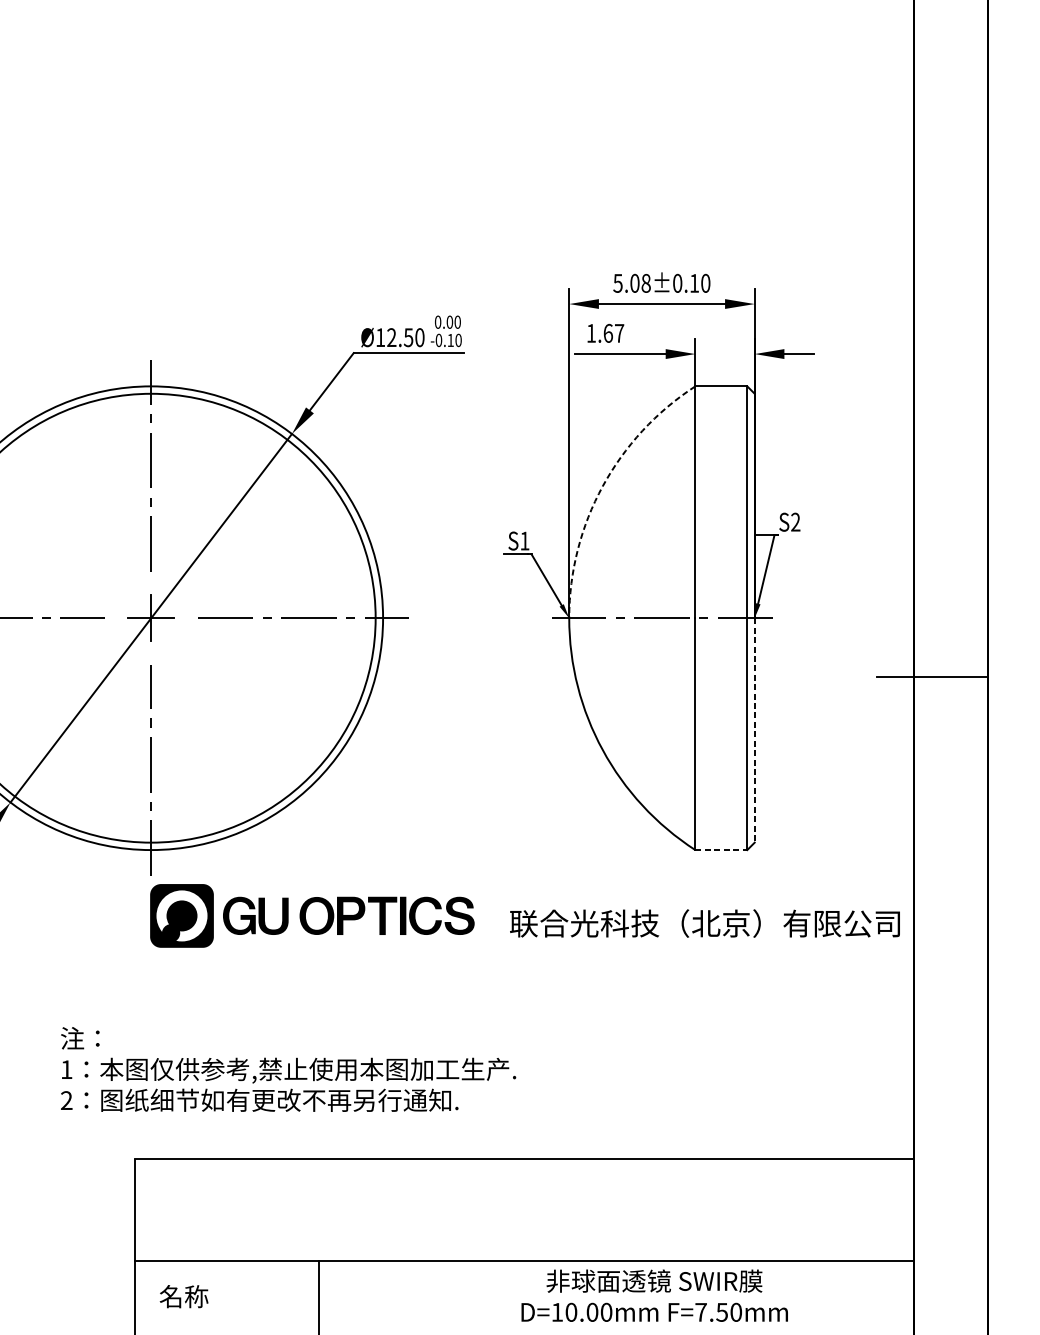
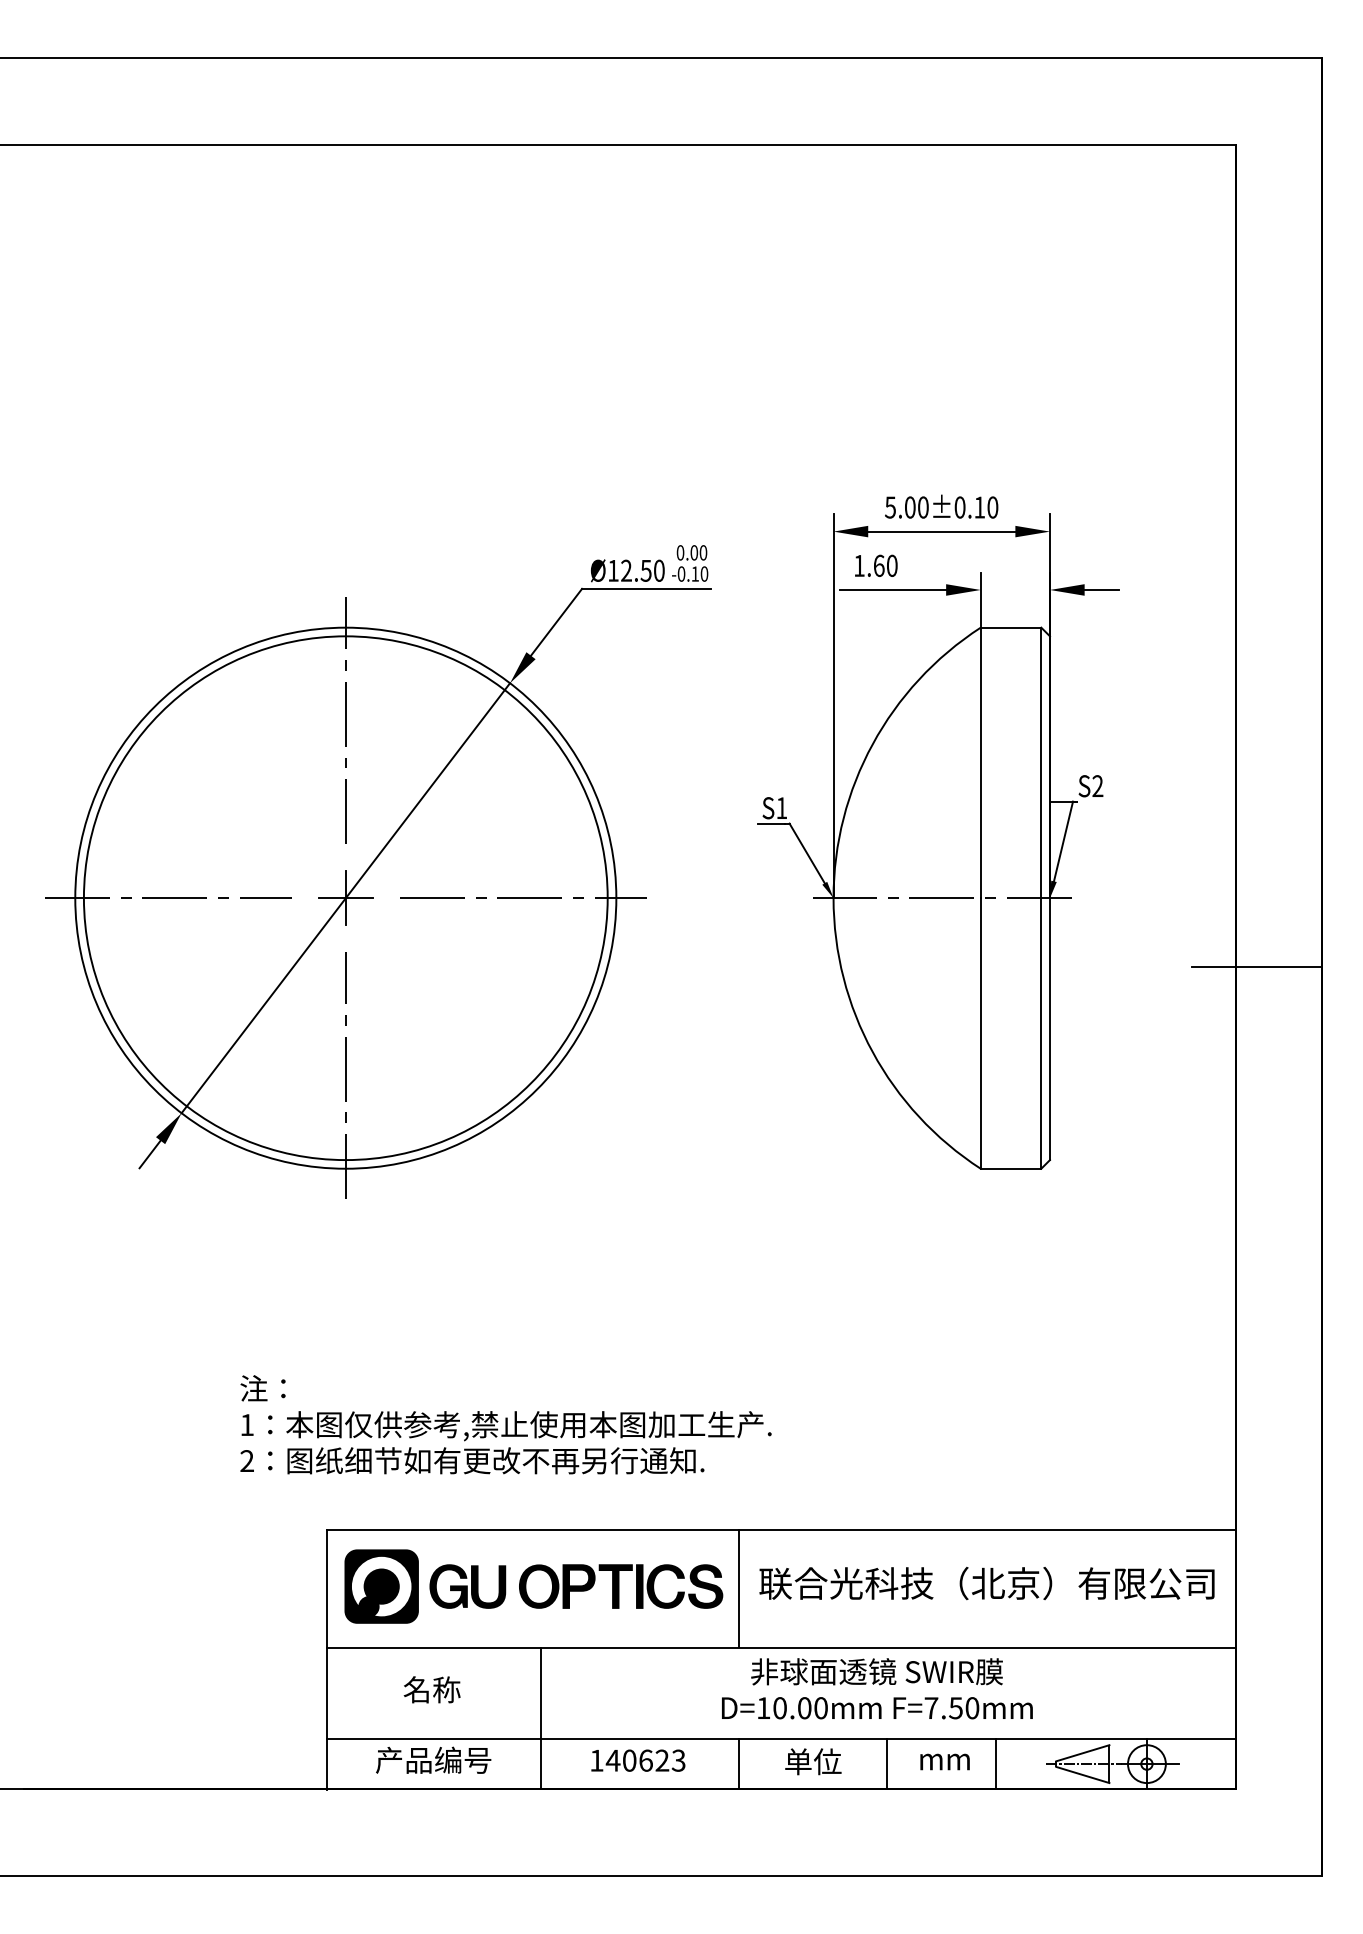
text: (646, 283) -> (923, 507), 5.08±0.10 -> 5.00±0.10
text: (619, 333) -> (892, 565), 1.67 -> 1.60
arc: (602, 486) -> (872, 744), dashed -> solid
line: (754, 730) -> (1049, 1029), dashed -> solid
line: (721, 849) -> (1011, 1168), dashed -> solid
part: (312, 915) -> (533, 1586), moved
text: (704, 923) -> (986, 1583), moved
line: (488, 1209) -> (739, 1588), added
text: (654, 1295) -> (877, 1688), moved
text: (183, 1296) -> (431, 1689), moved

